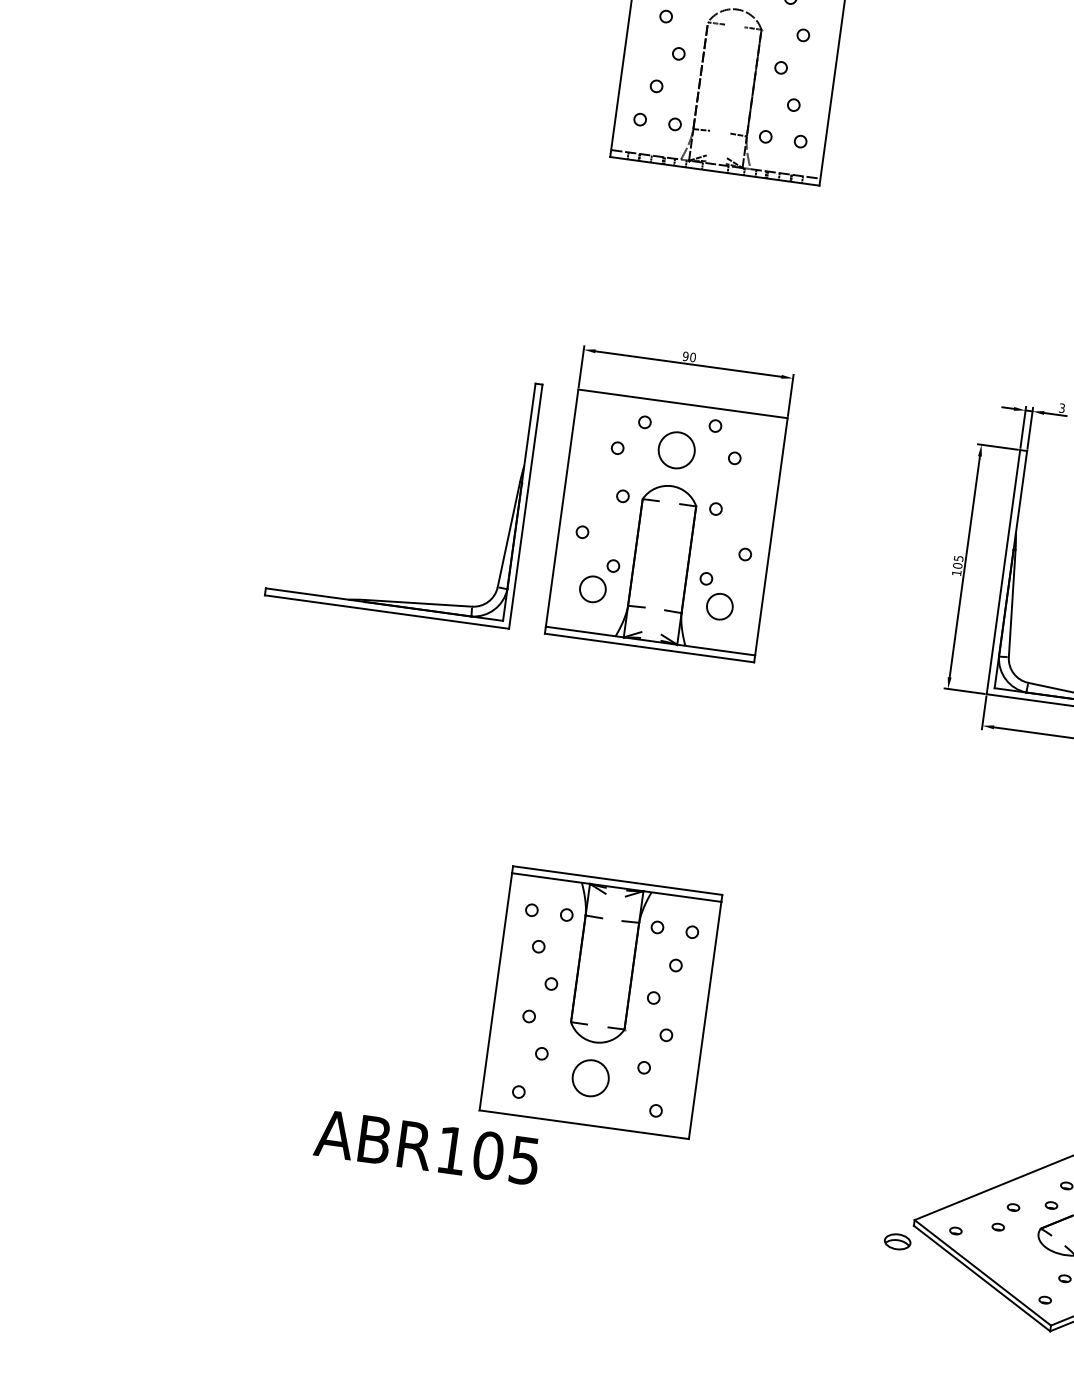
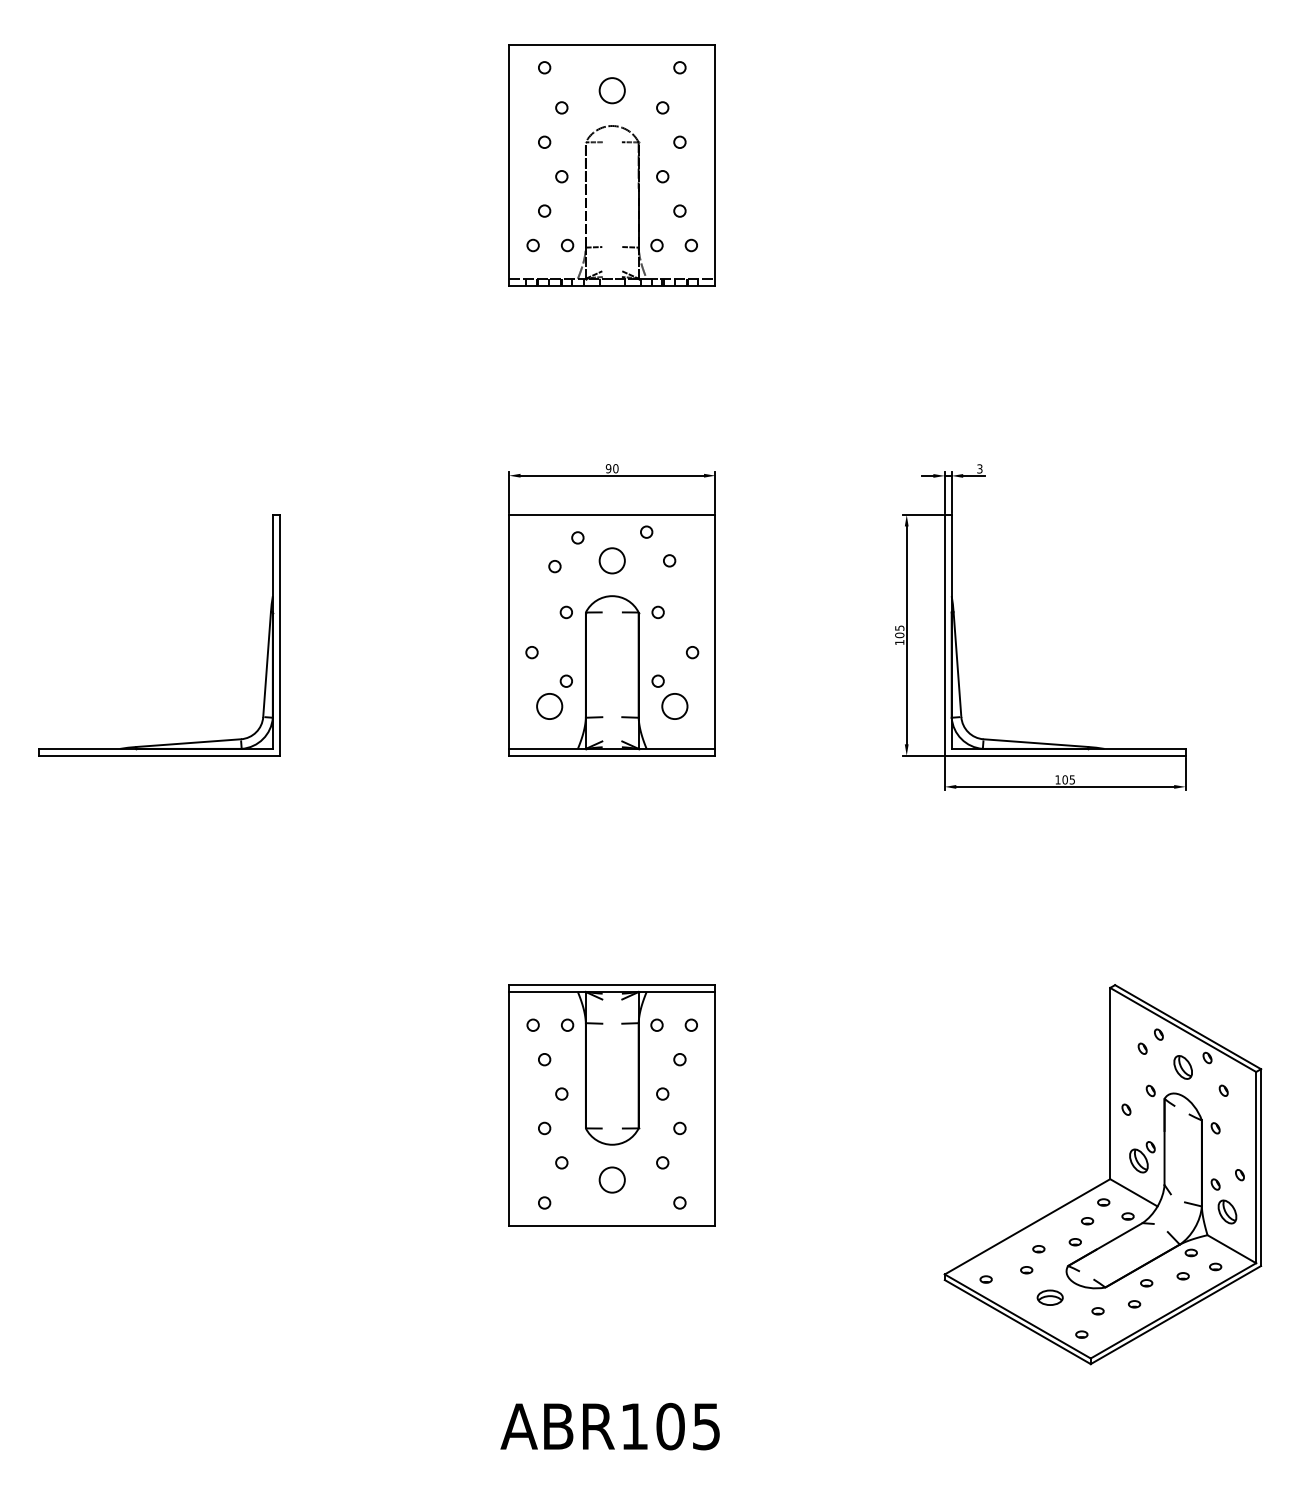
circle: (675, 449) -> (611, 560), size x0.71
part: (512, 511) -> (267, 641), moved
circle: (589, 1077) -> (611, 1179), size x0.71
text: (426, 1147) -> (609, 1426), moved
part: (896, 1241) -> (1049, 1297), moved

